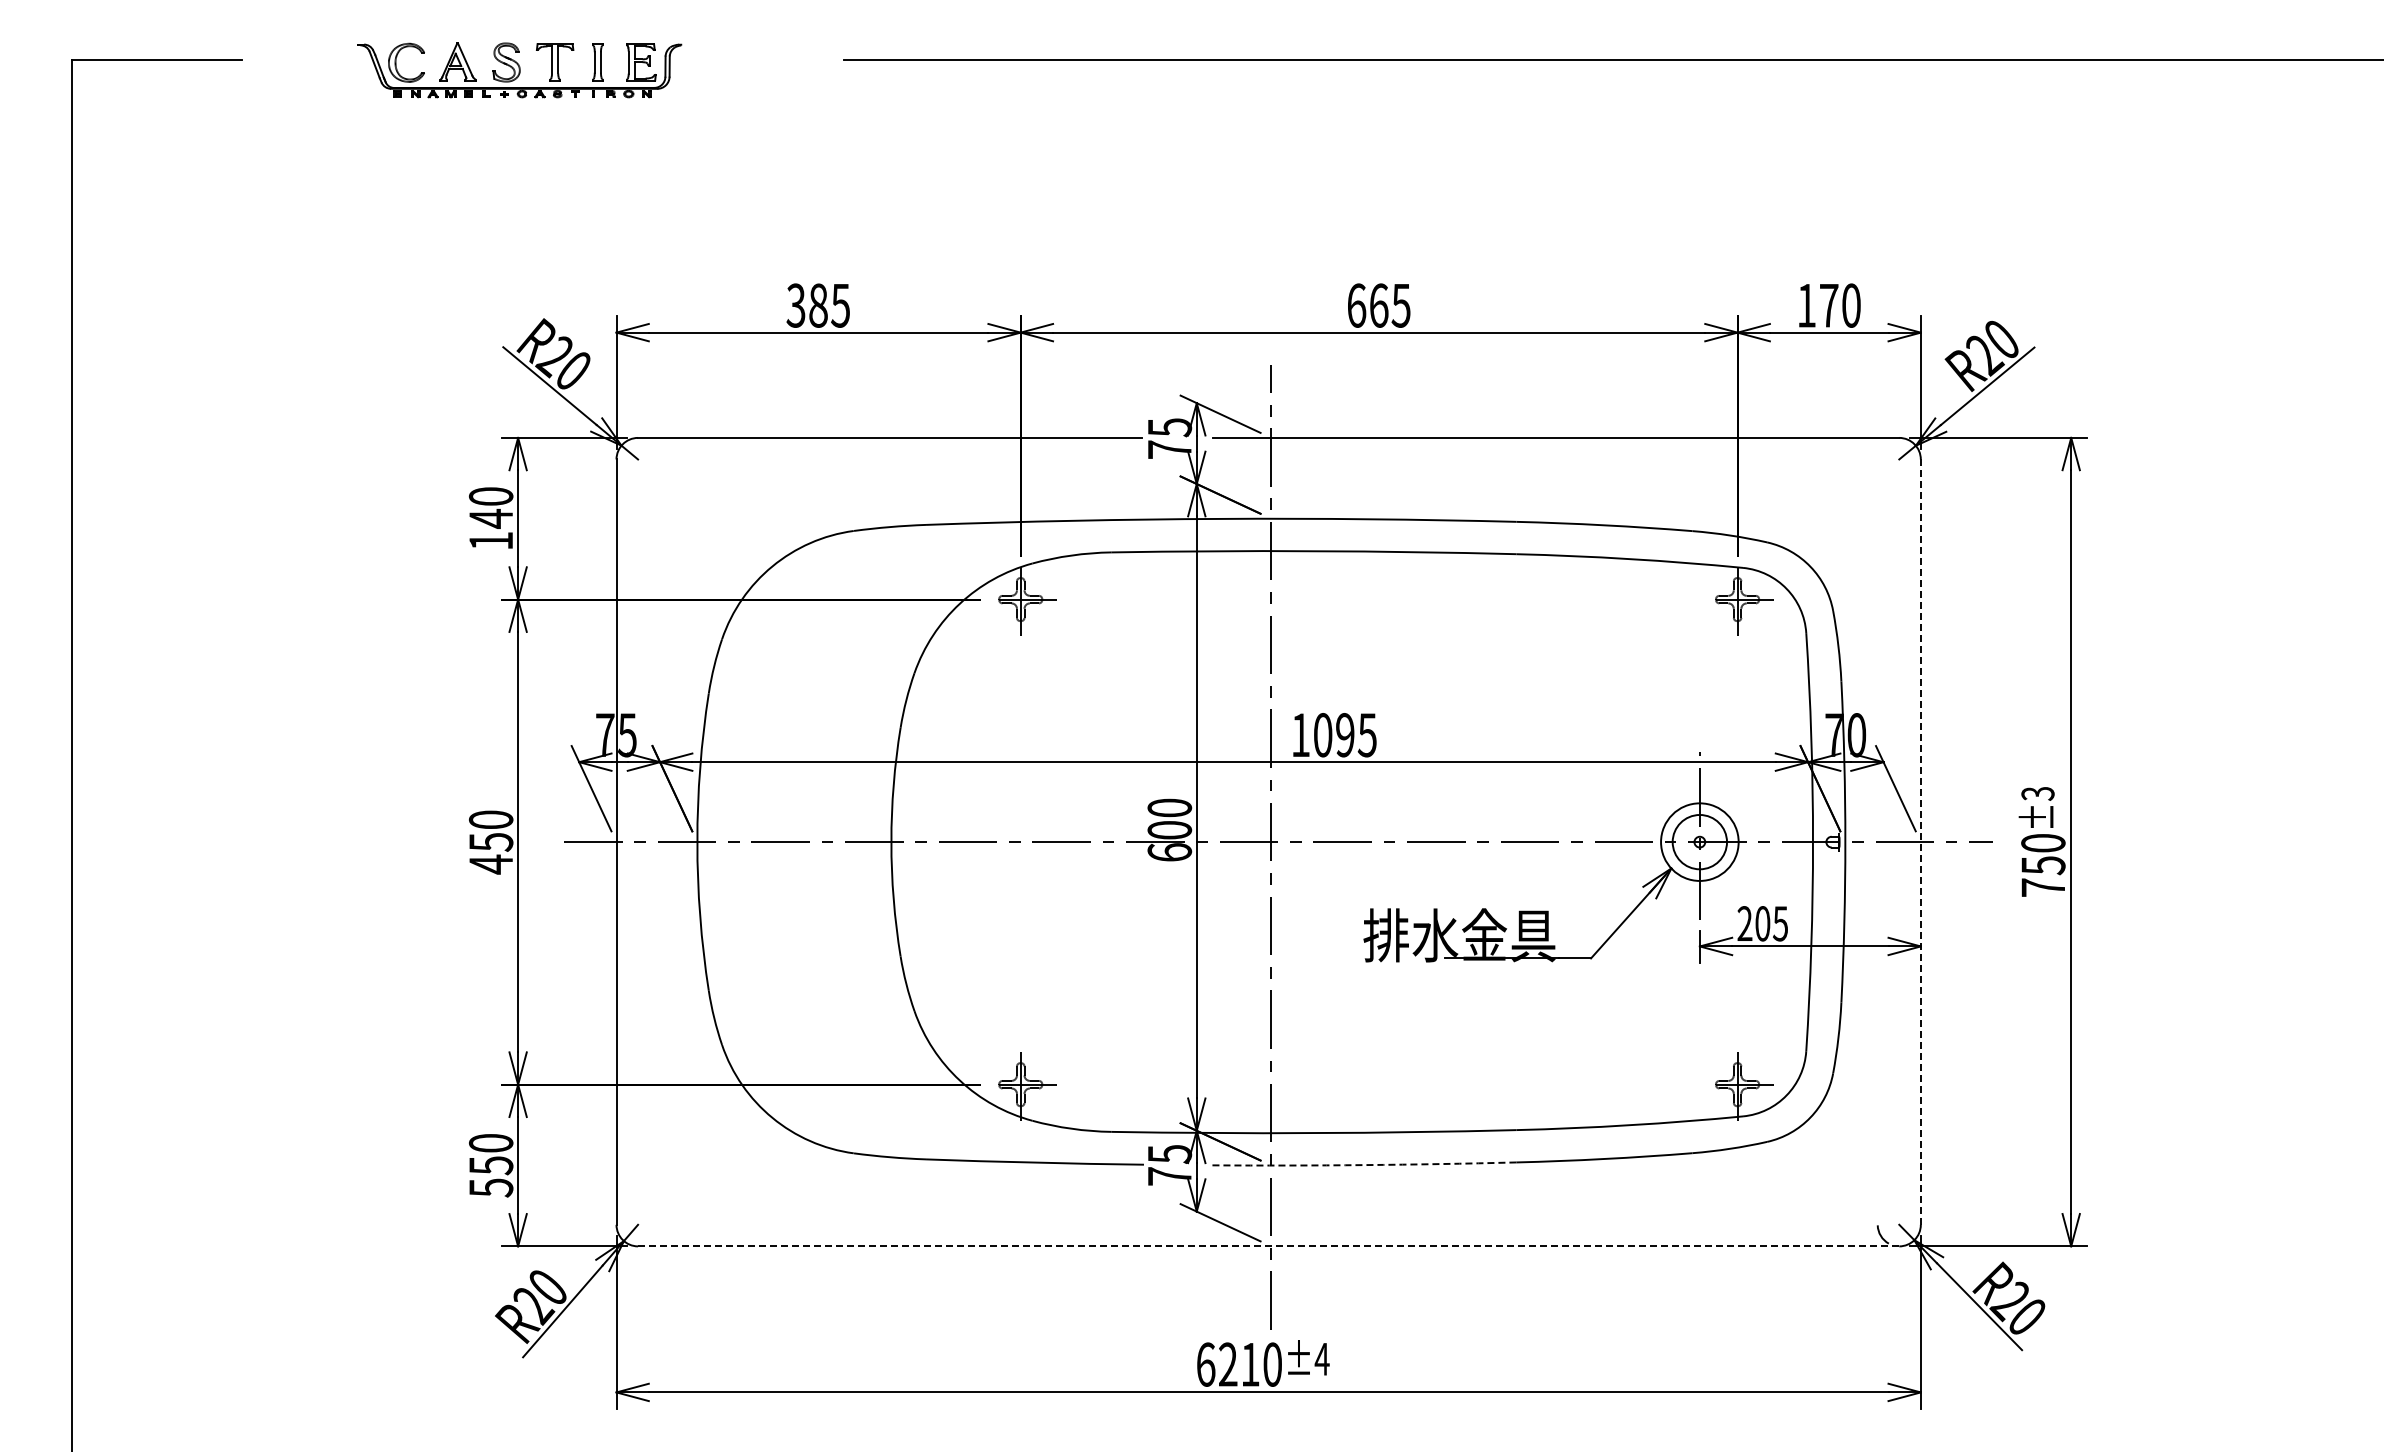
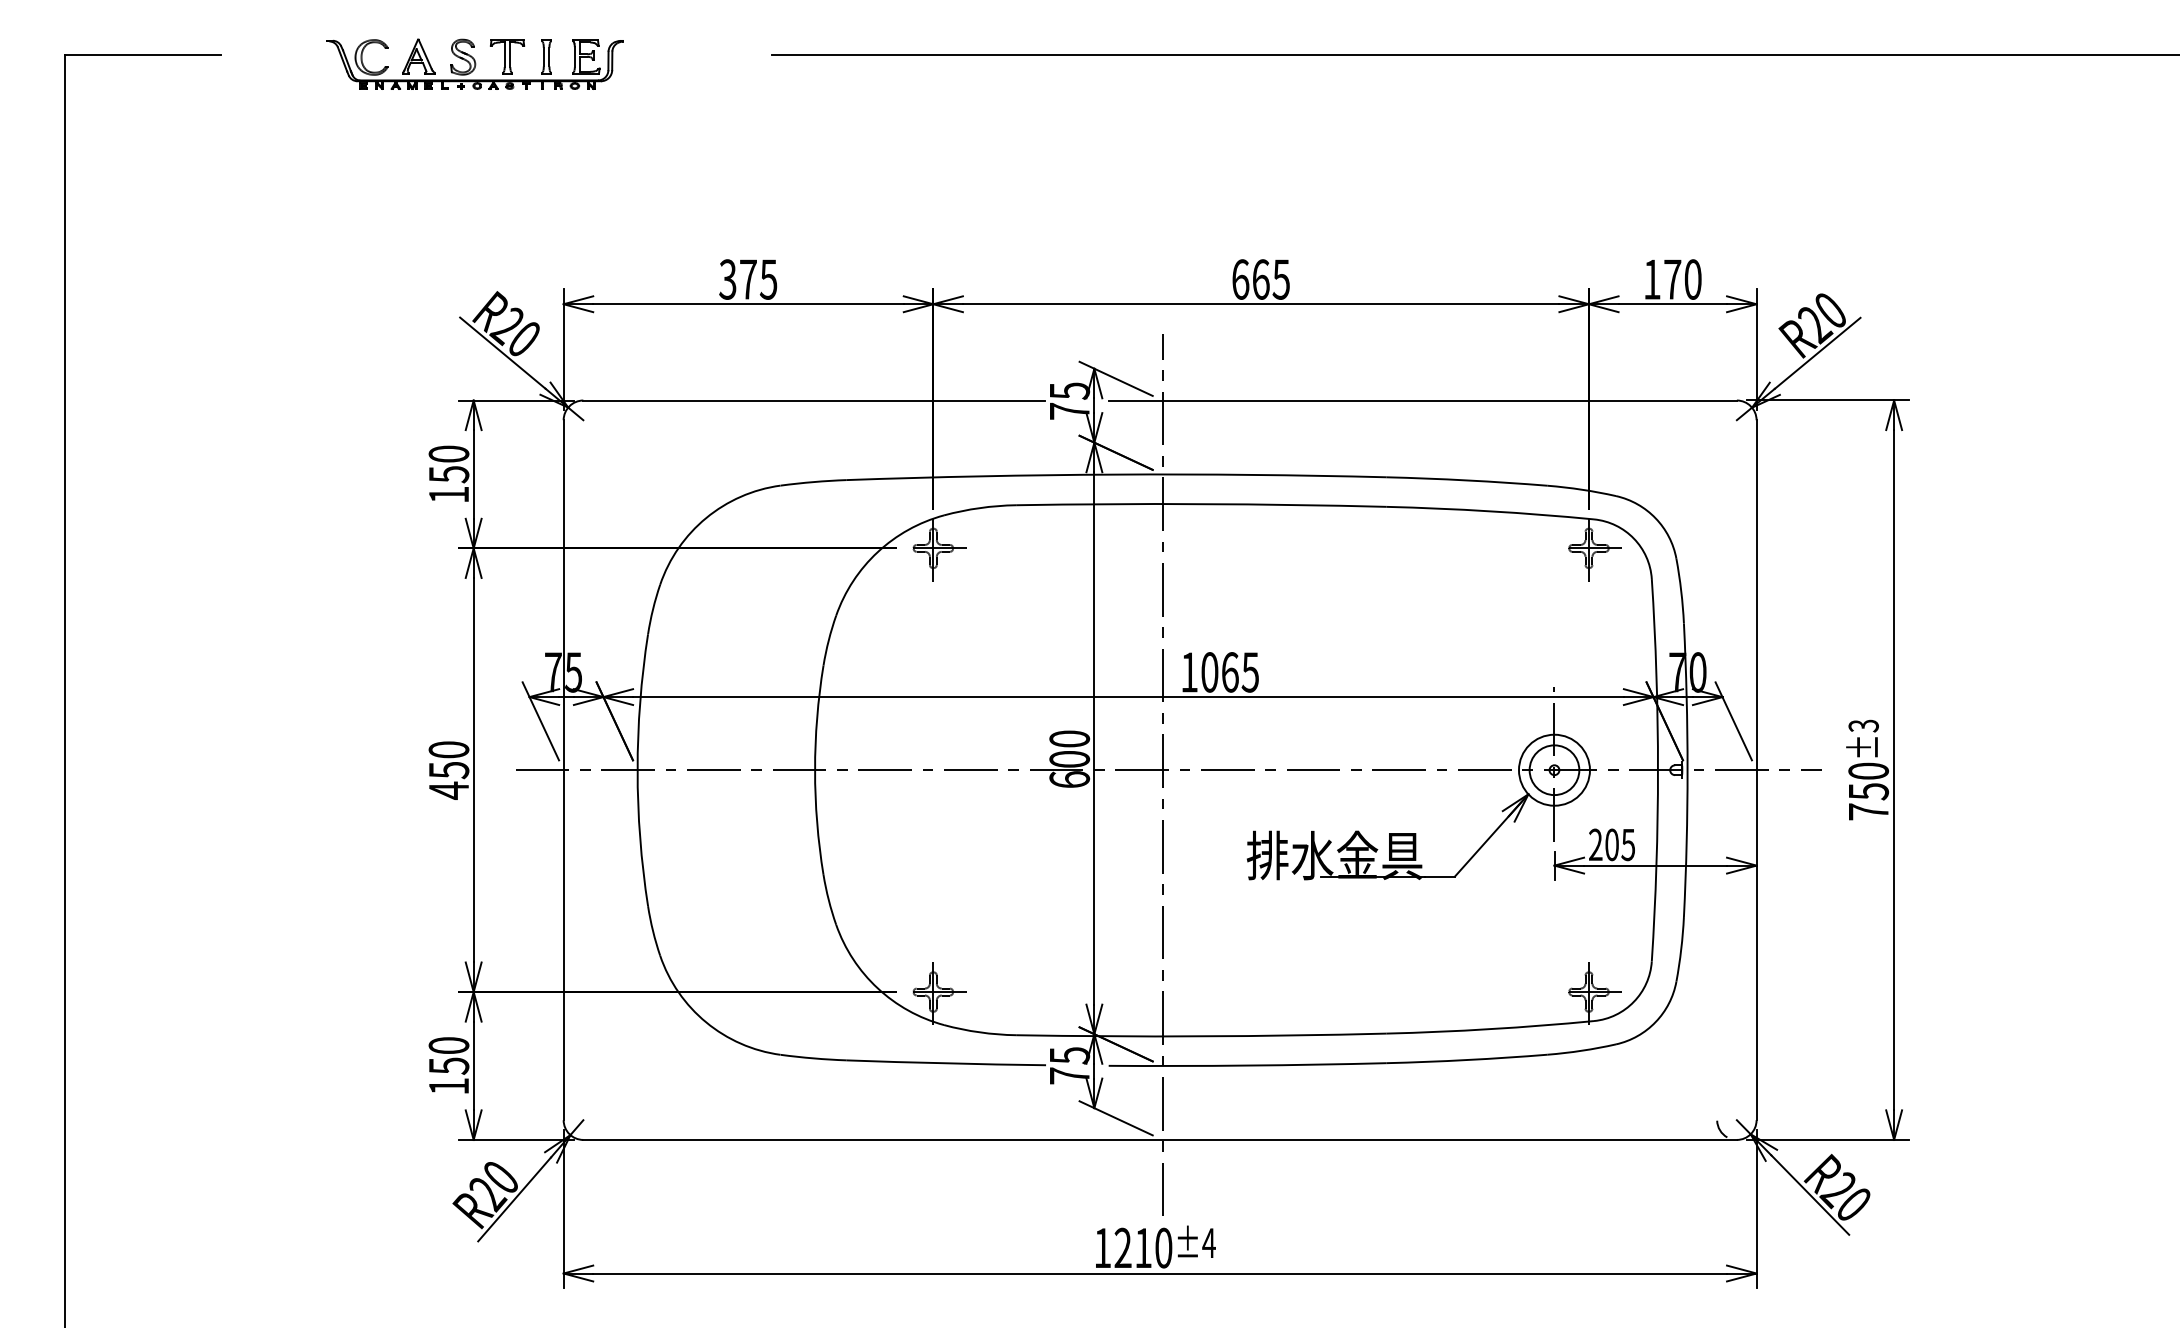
text: (818, 305) -> (748, 279), 385 -> 375
text: (491, 518) -> (449, 474), 140 -> 150
text: (1345, 735) -> (1230, 672), 1095 -> 1065
line: (1920, 842) -> (1756, 770), dashed -> solid
arc: (1364, 1165) -> (1247, 1065), dashed -> solid
text: (491, 1187) -> (449, 1086), 550 -> 150
line: (1268, 1246) -> (1159, 1140), dashed -> solid
text: (1206, 1364) -> (1103, 1247), 6210 -> 1210

